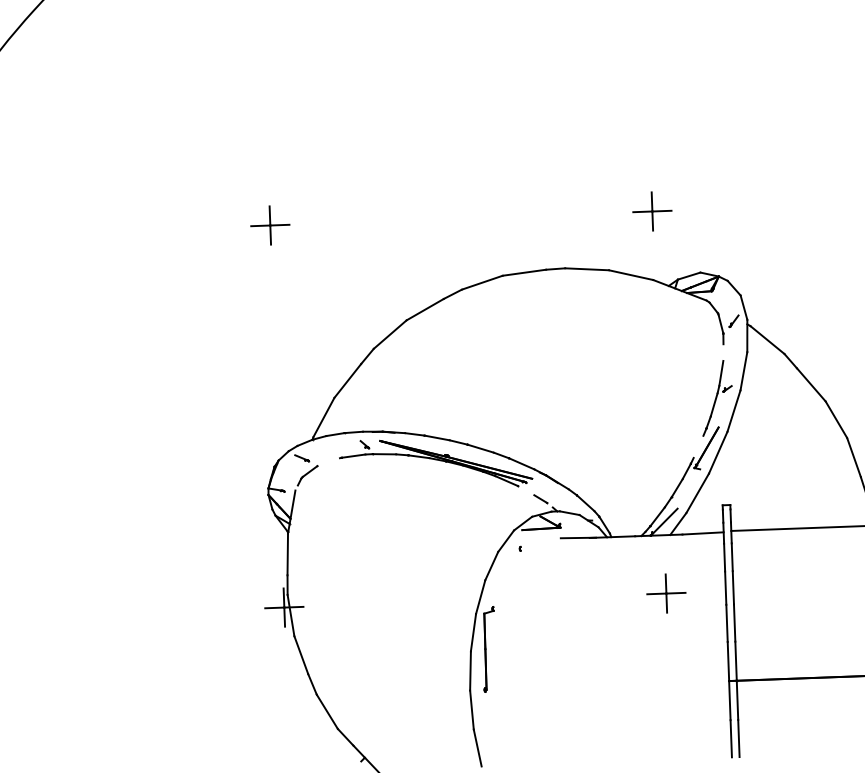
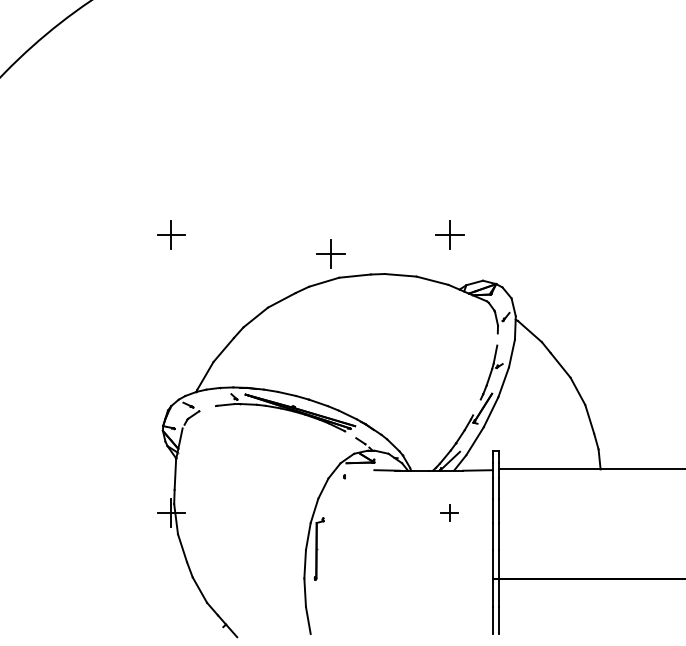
part: (489, 242) -> (330, 253), added
part: (666, 592) -> (449, 512), size x0.6

